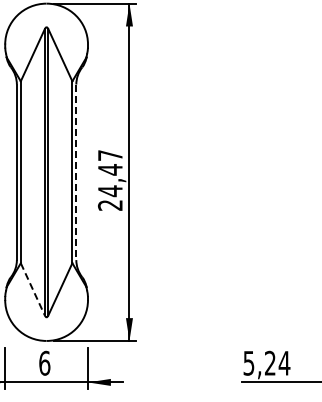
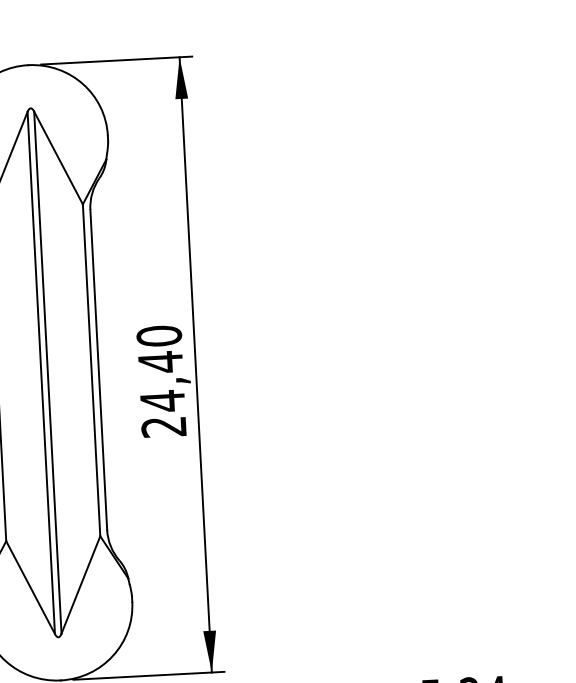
text: (110, 155) -> (159, 336), 24,47 -> 24,40
line: (76, 172) -> (99, 370), dashed -> solid
line: (32, 289) -> (30, 587), dashed -> solid

